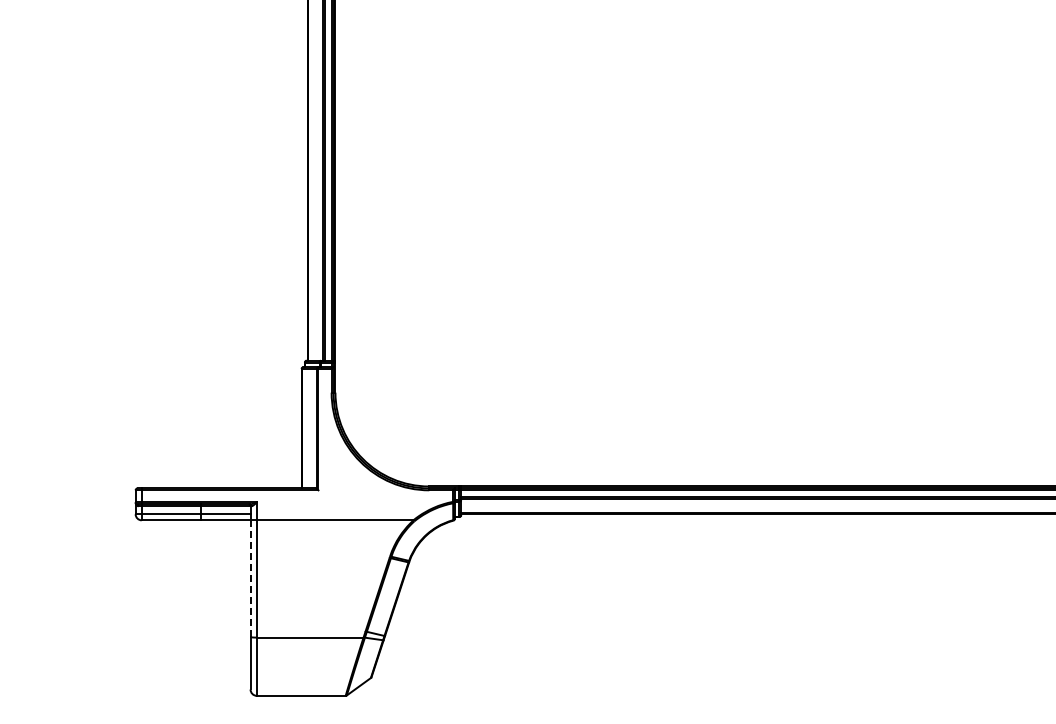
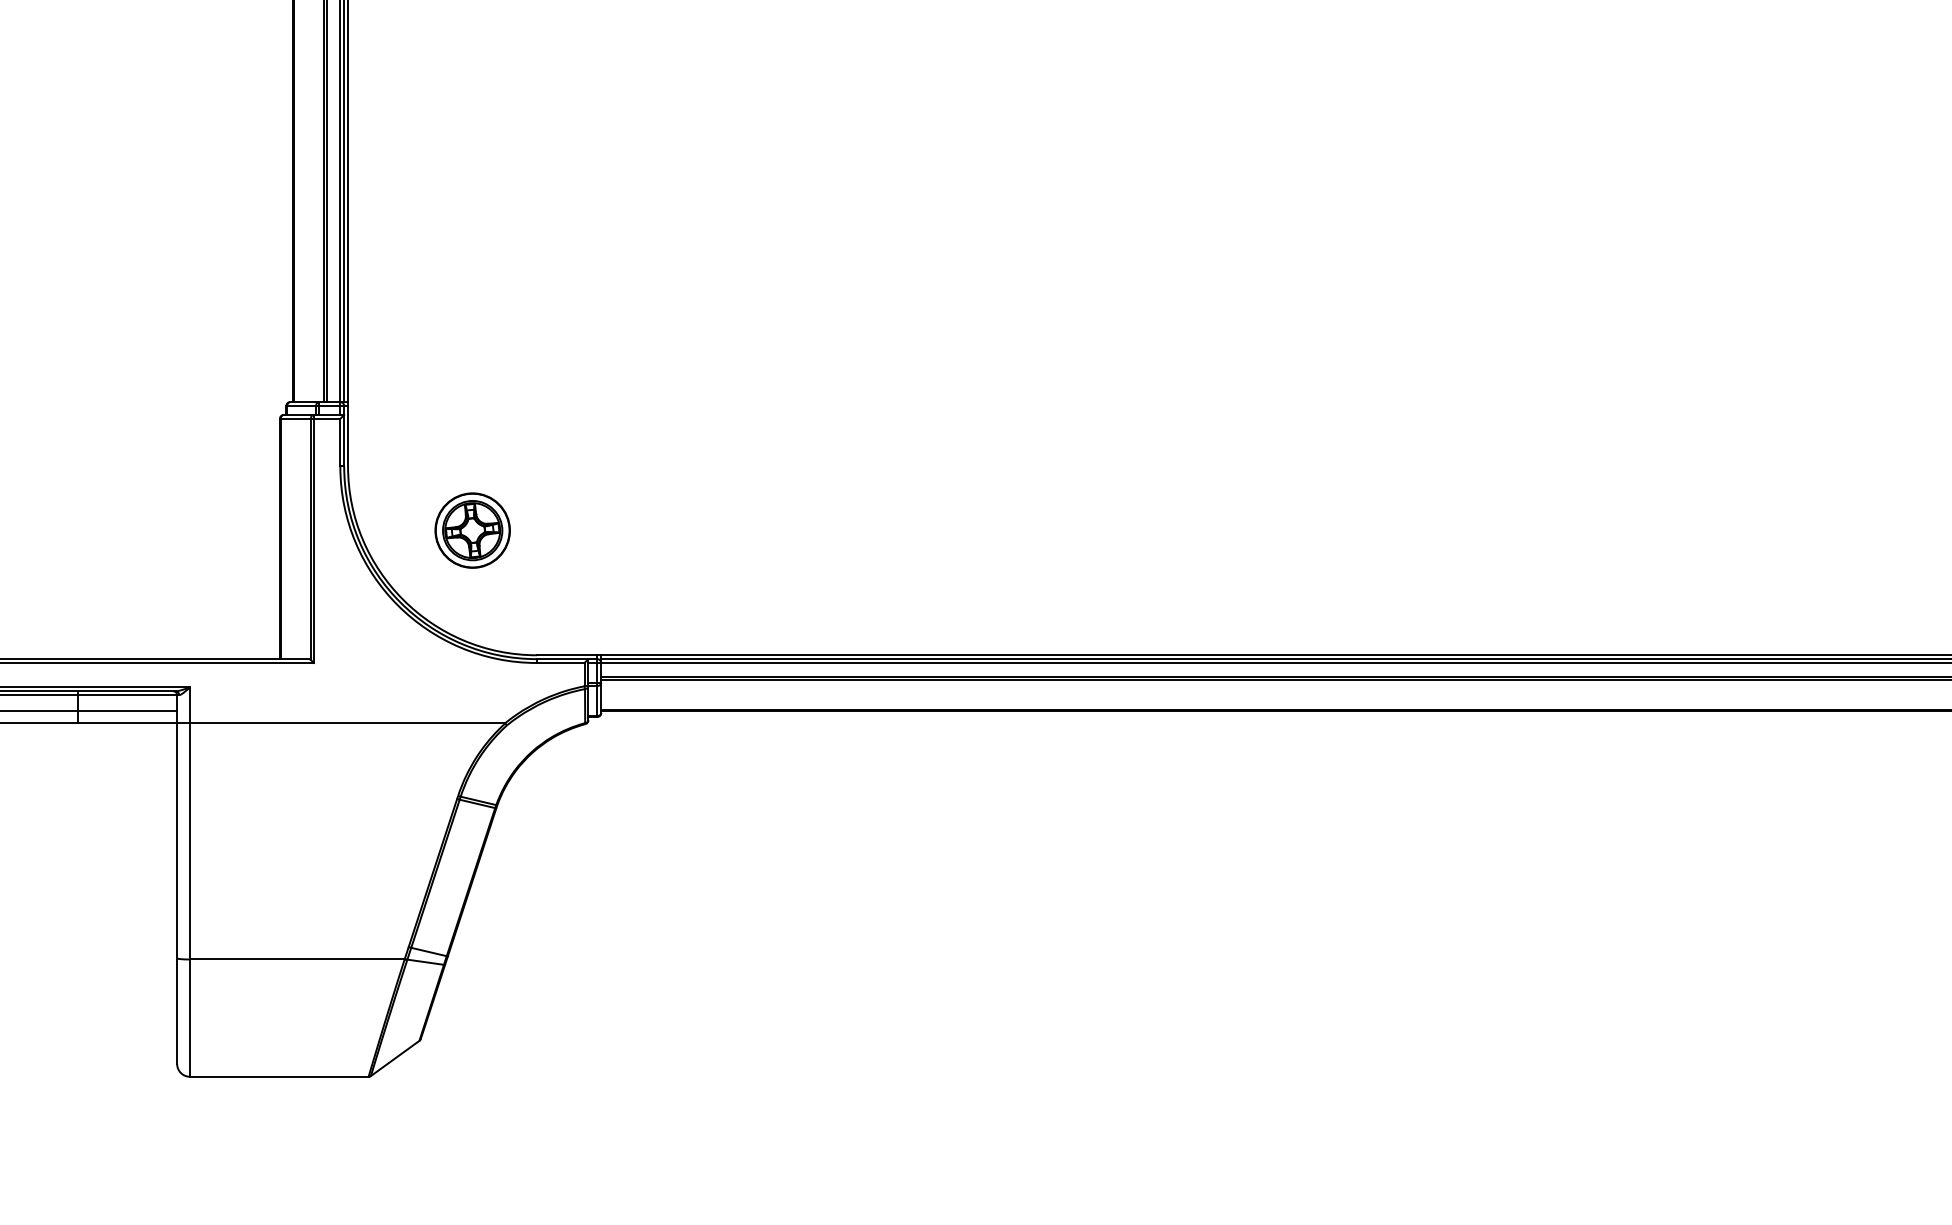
part: (397, 424) -> (472, 530), added
line: (250, 579) -> (177, 842), dashed -> solid

